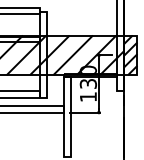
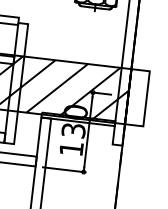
hatch: (130, 55) -> (136, 97), removed

